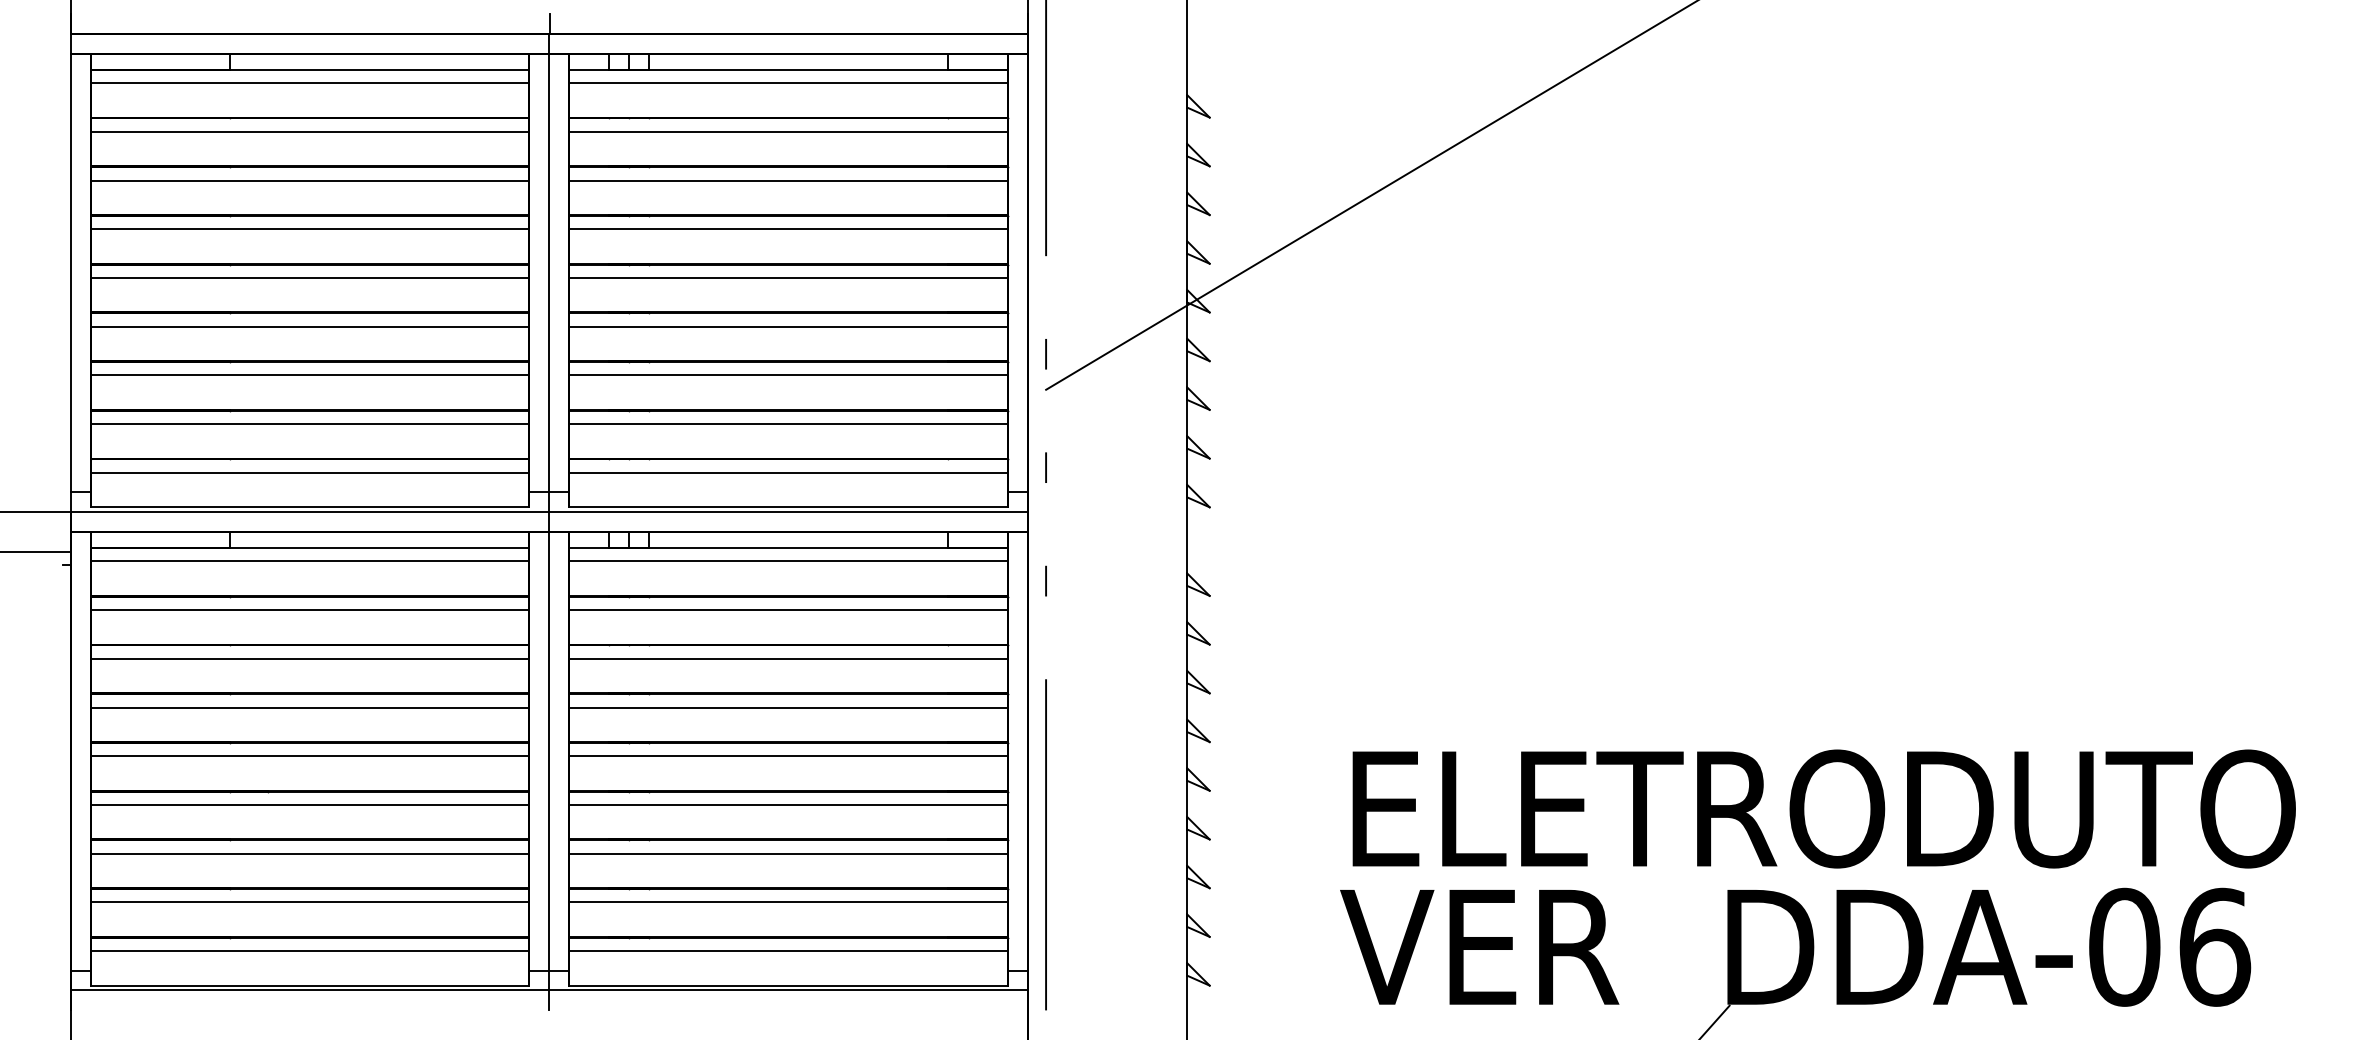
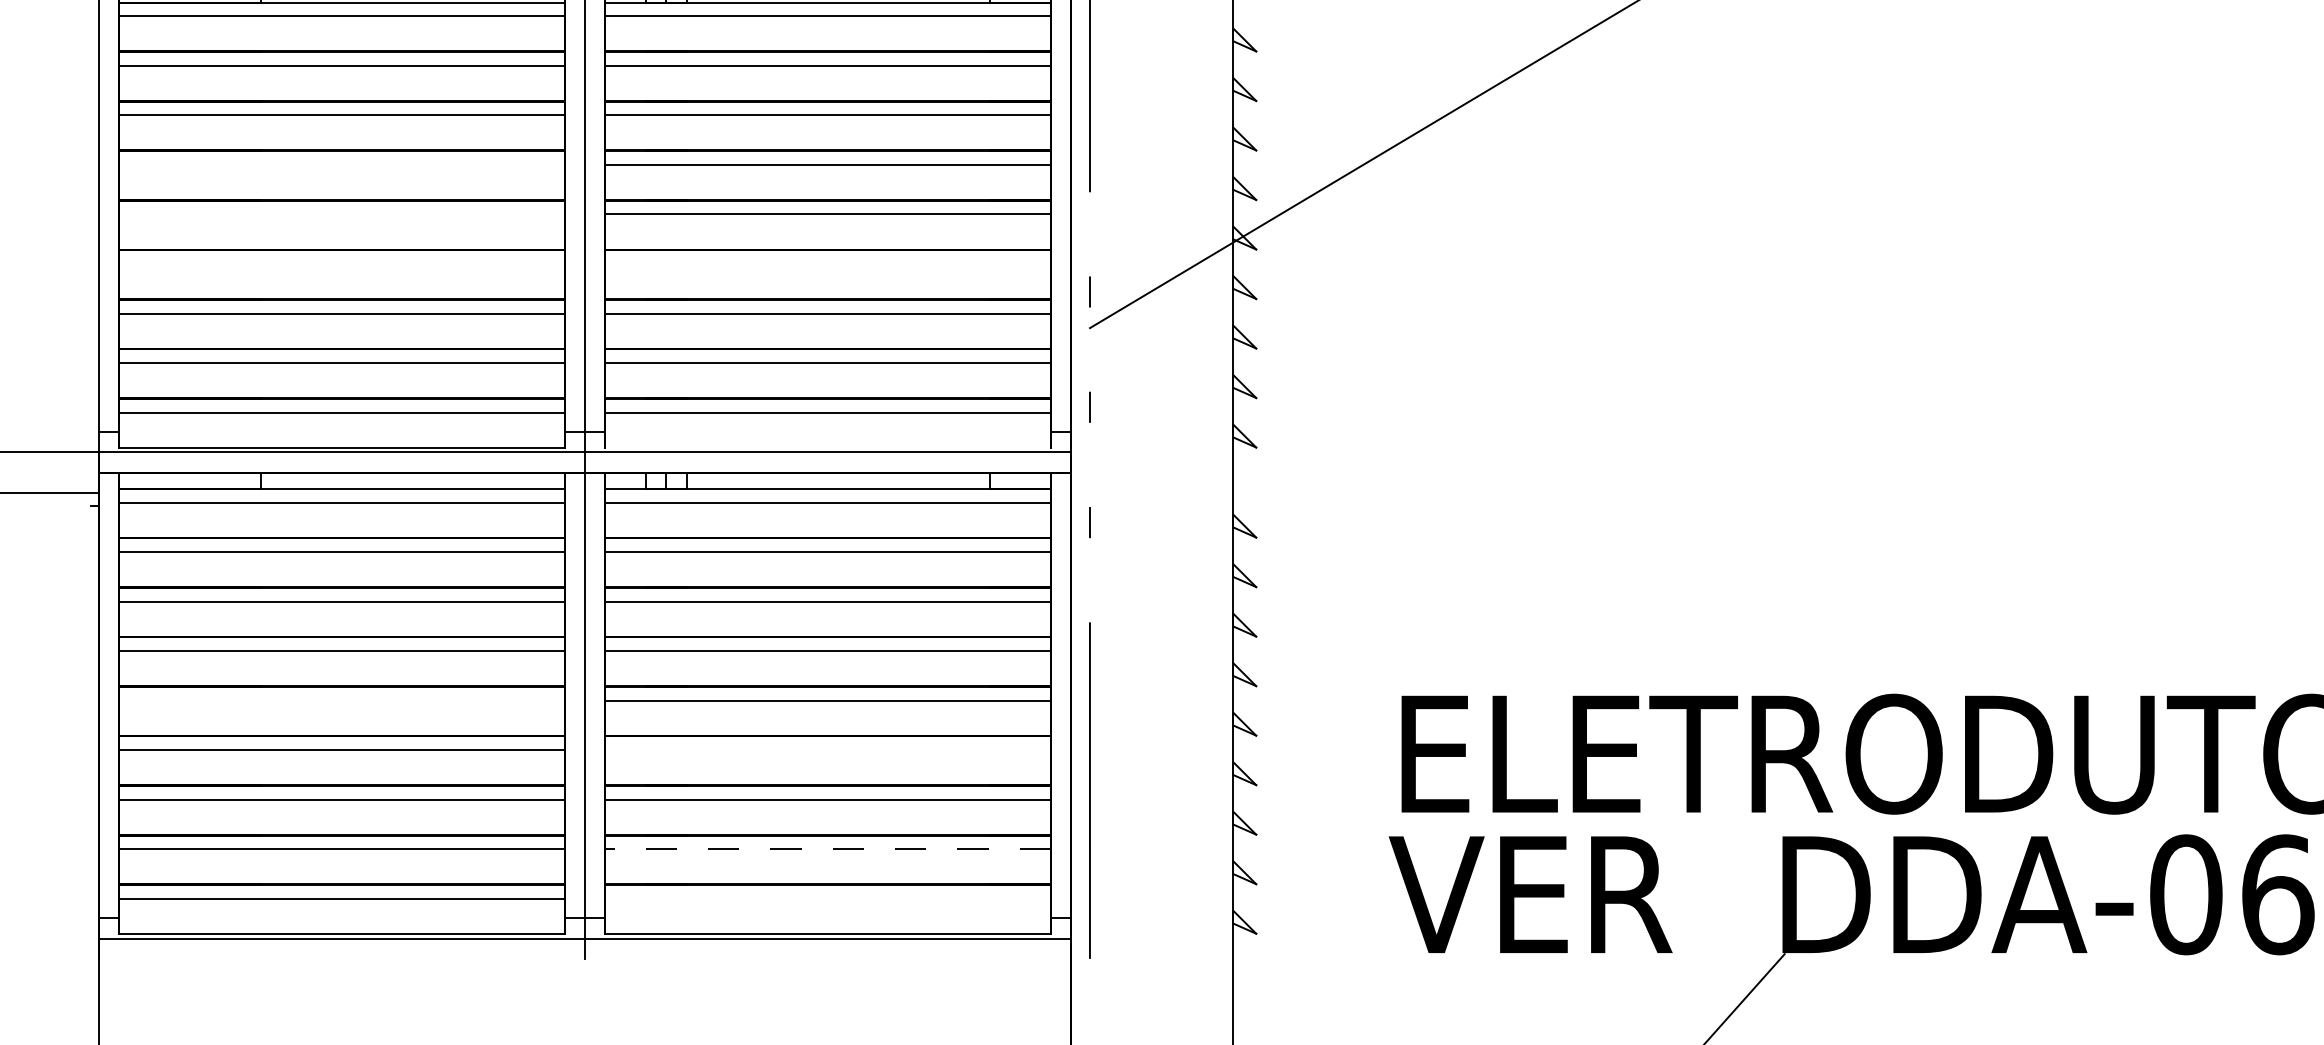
line: (309, 229) -> (341, 165), removed
line: (309, 278) -> (341, 214), removed
line: (309, 326) -> (341, 263), removed
line: (788, 326) -> (828, 263), removed
line: (788, 507) -> (828, 447), removed
line: (309, 756) -> (341, 700), removed
line: (788, 805) -> (828, 750), removed
line: (787, 902) -> (827, 849), solid -> dashed
line: (788, 951) -> (828, 899), removed

